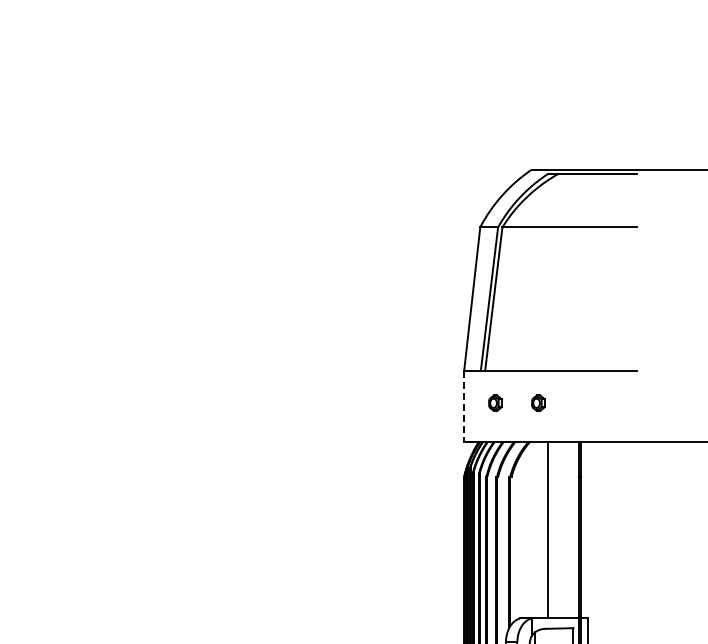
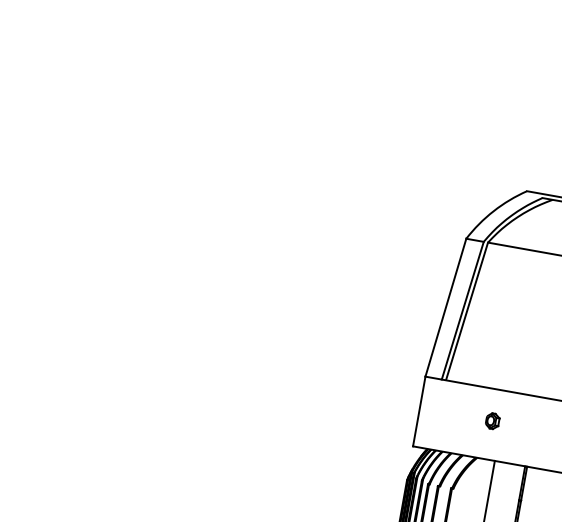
part: (495, 402) -> (450, 412), removed
line: (464, 406) -> (419, 411), dashed -> solid

